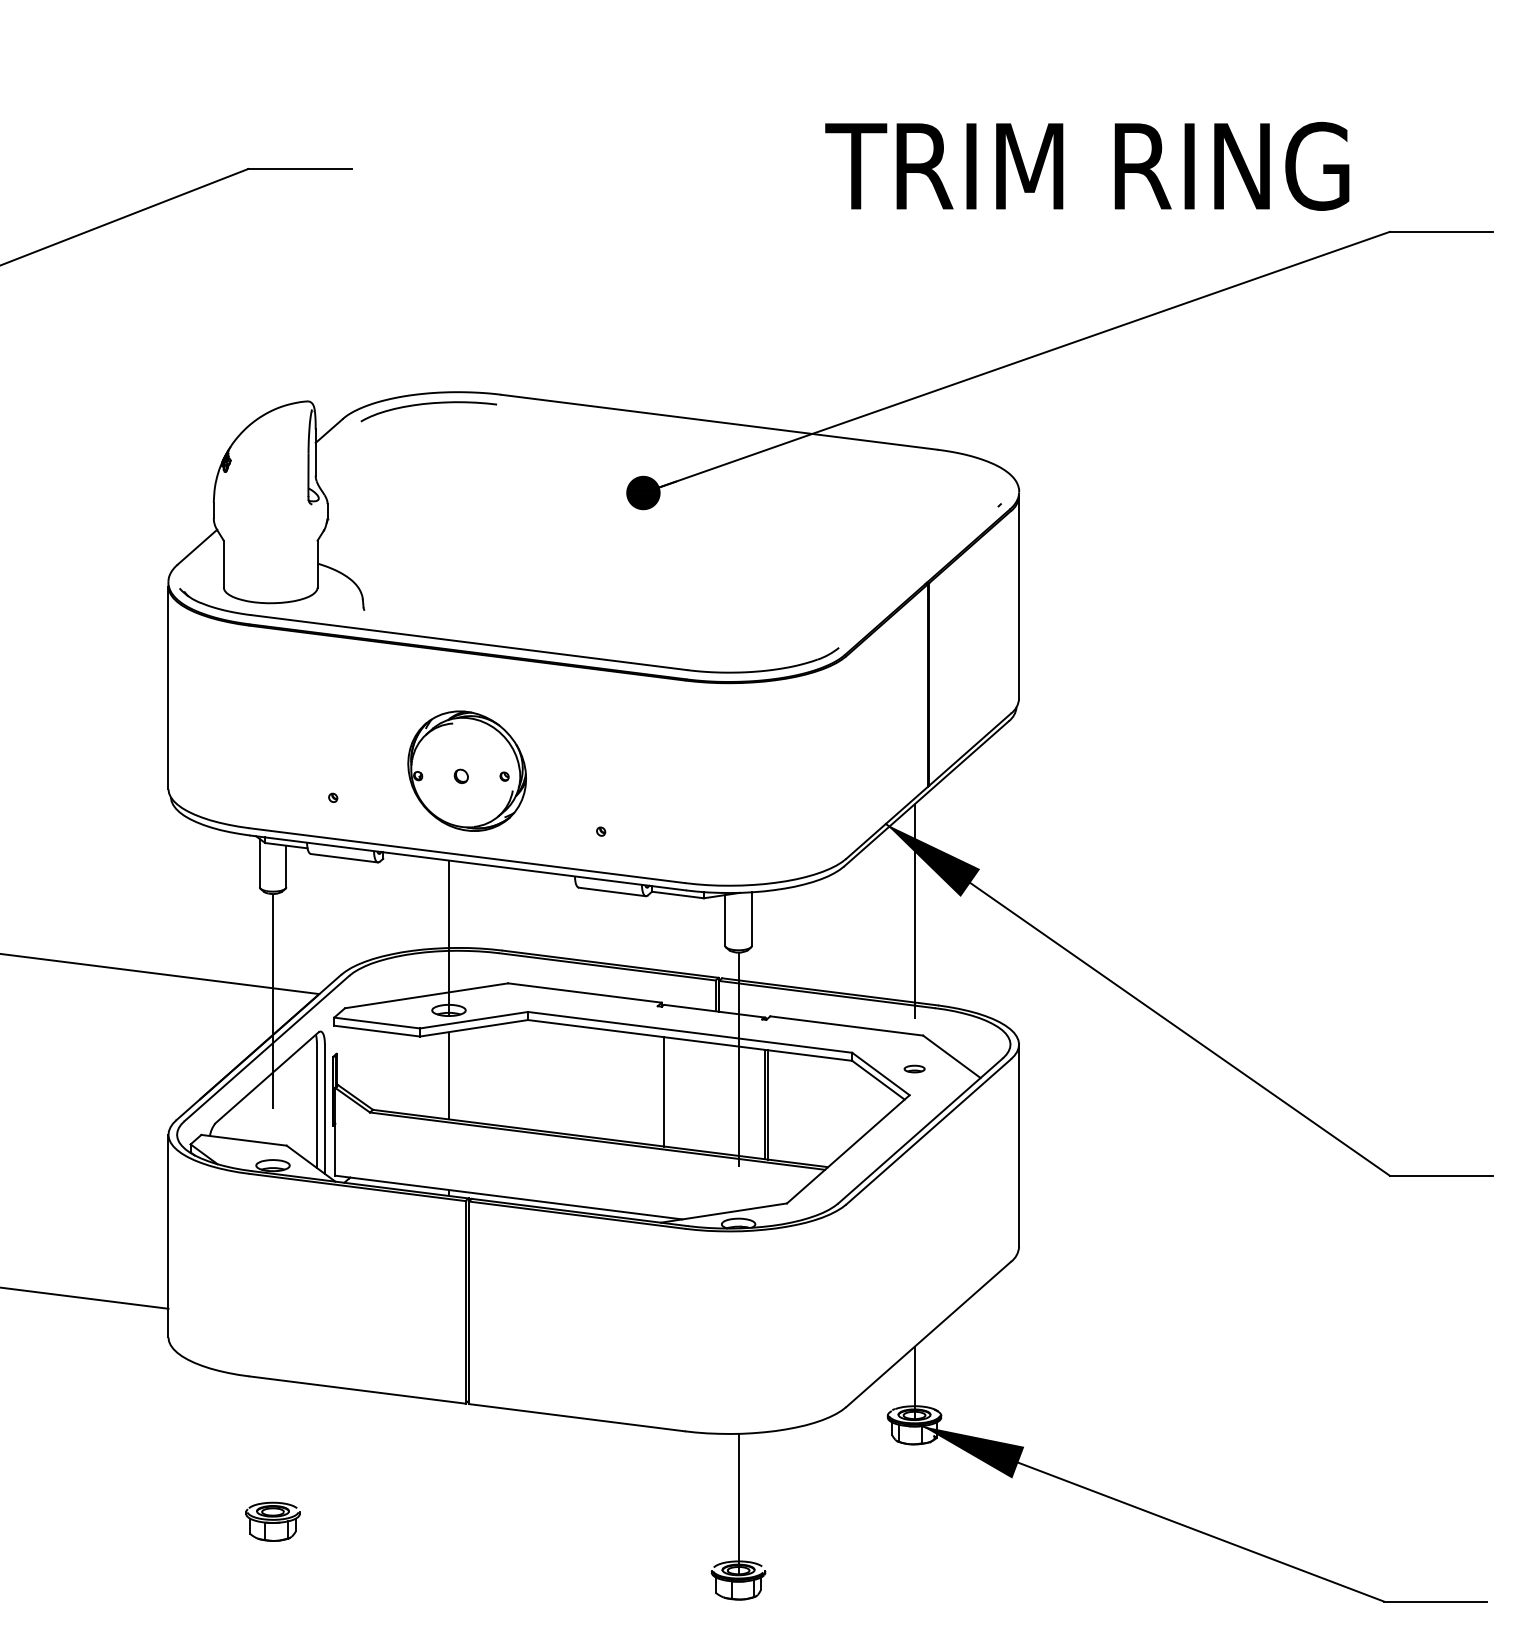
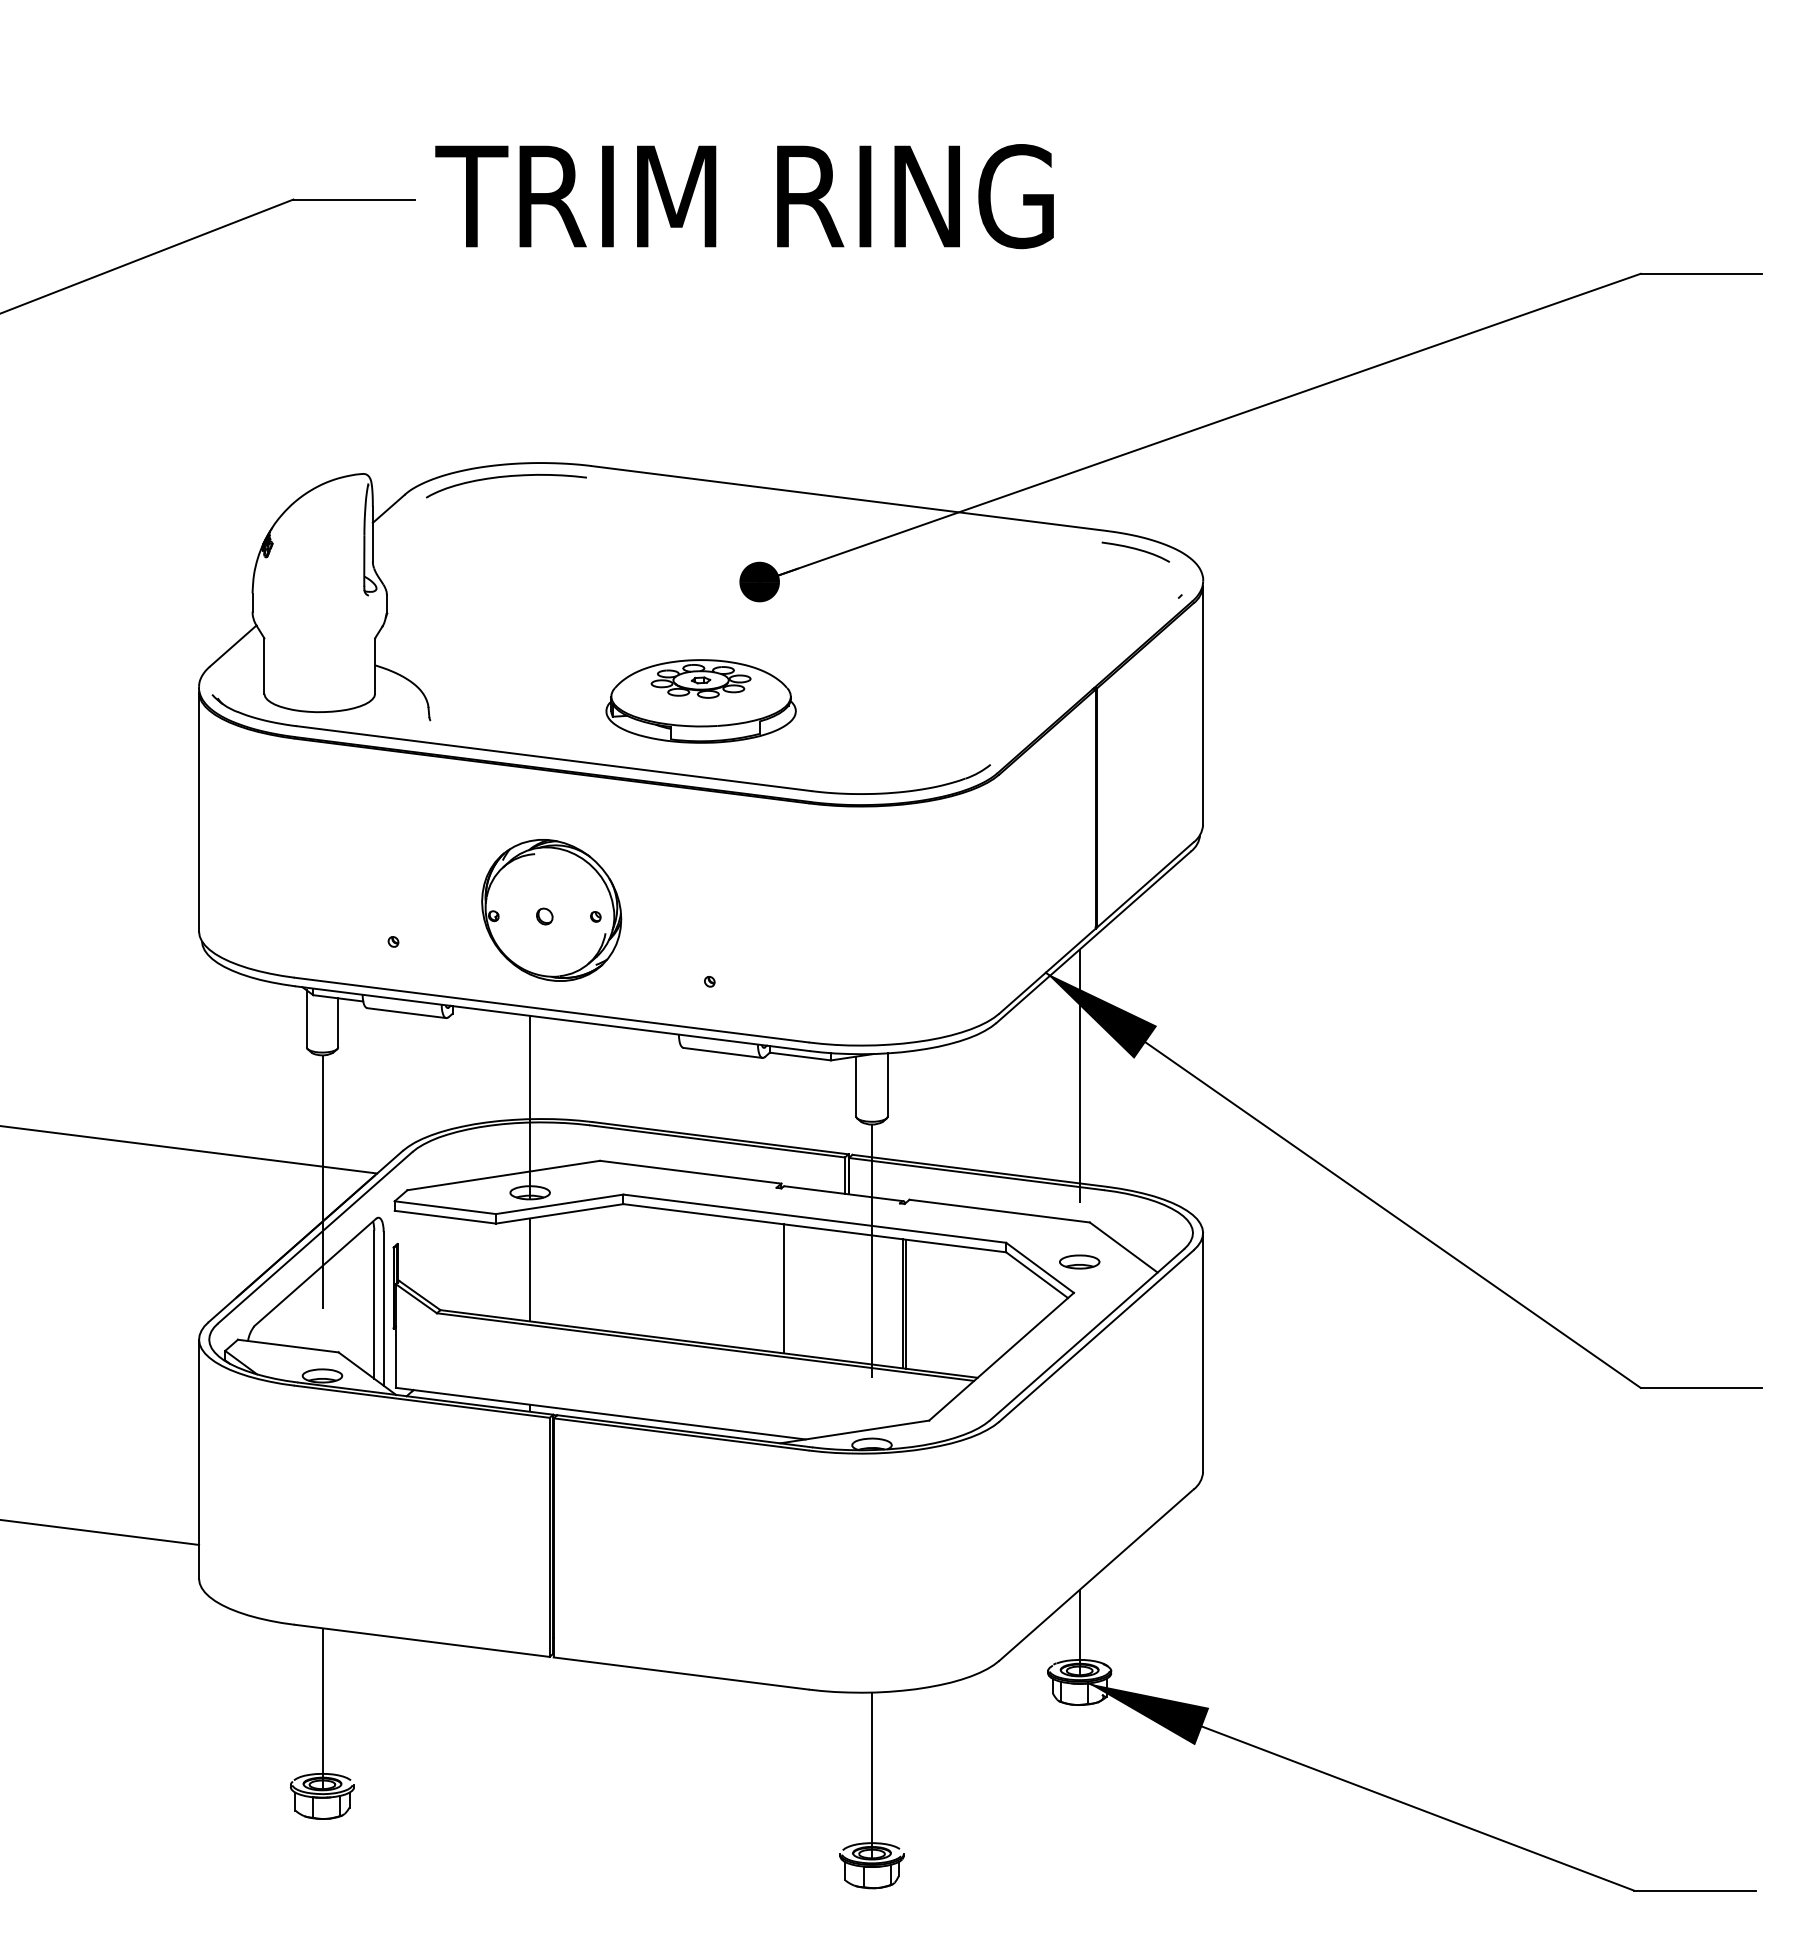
text: (1087, 166) -> (744, 196), moved
curve: (961, 465) -> (1135, 549), added
part: (593, 594) -> (700, 701), added
part: (914, 1068) -> (1079, 1261), size x1.67
line: (273, 1447) -> (322, 1708), added

